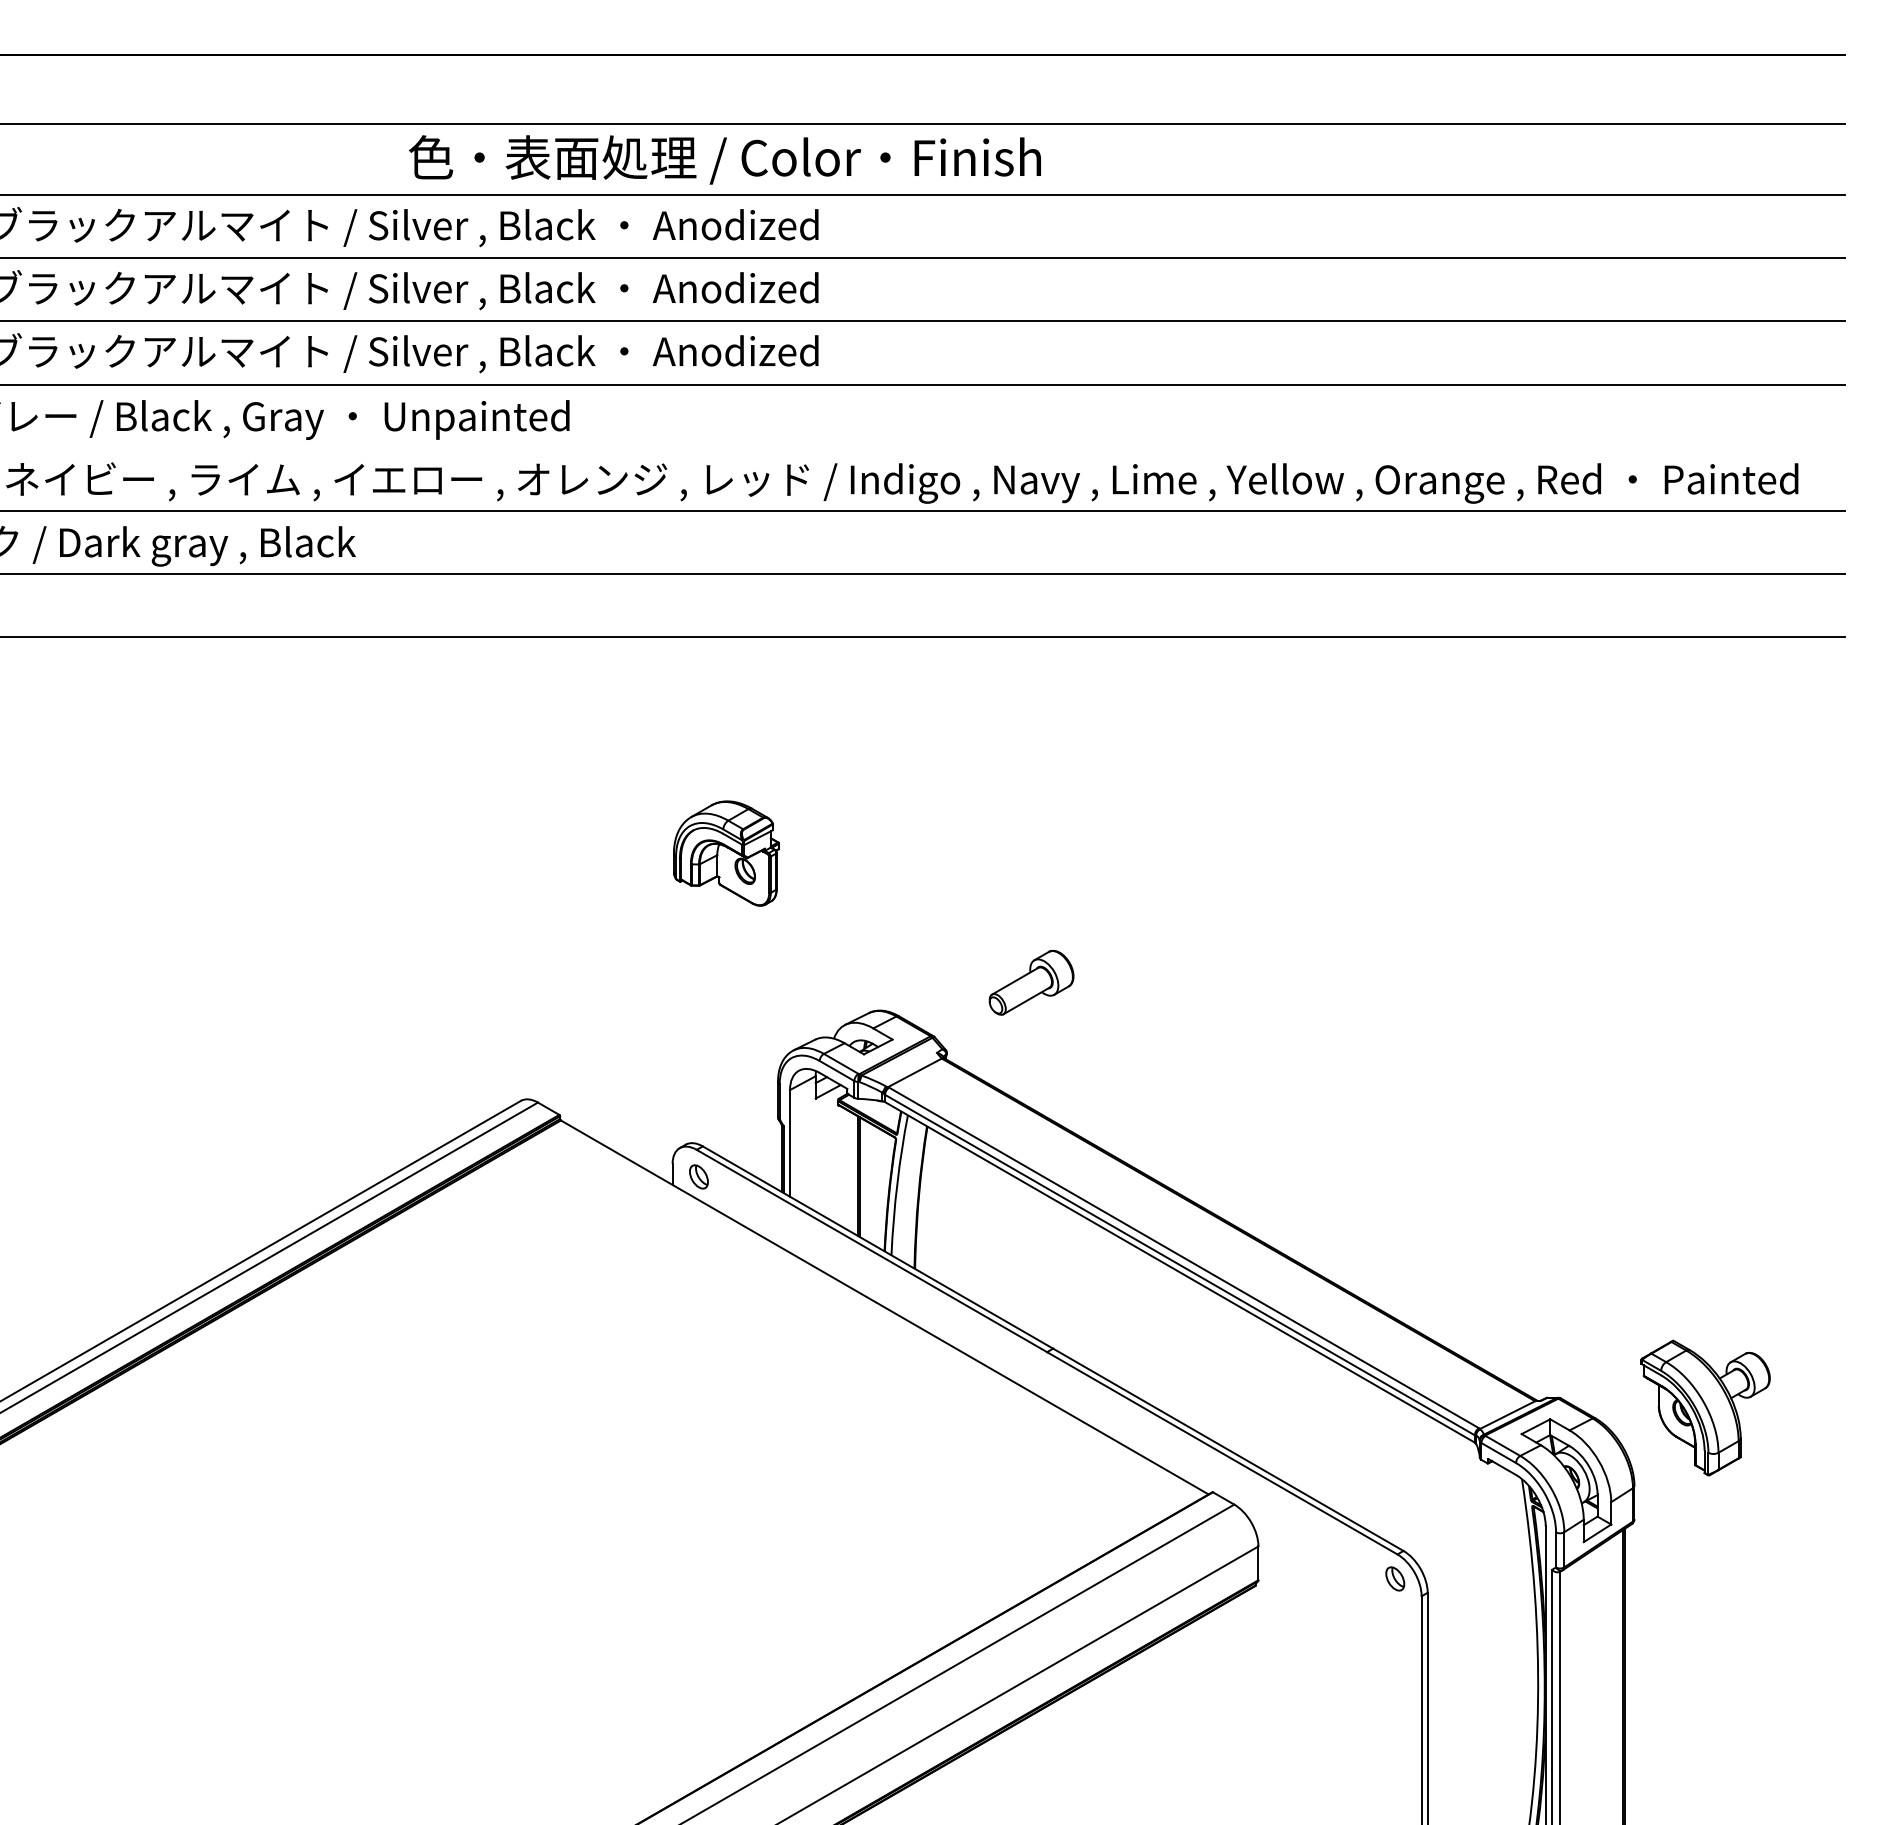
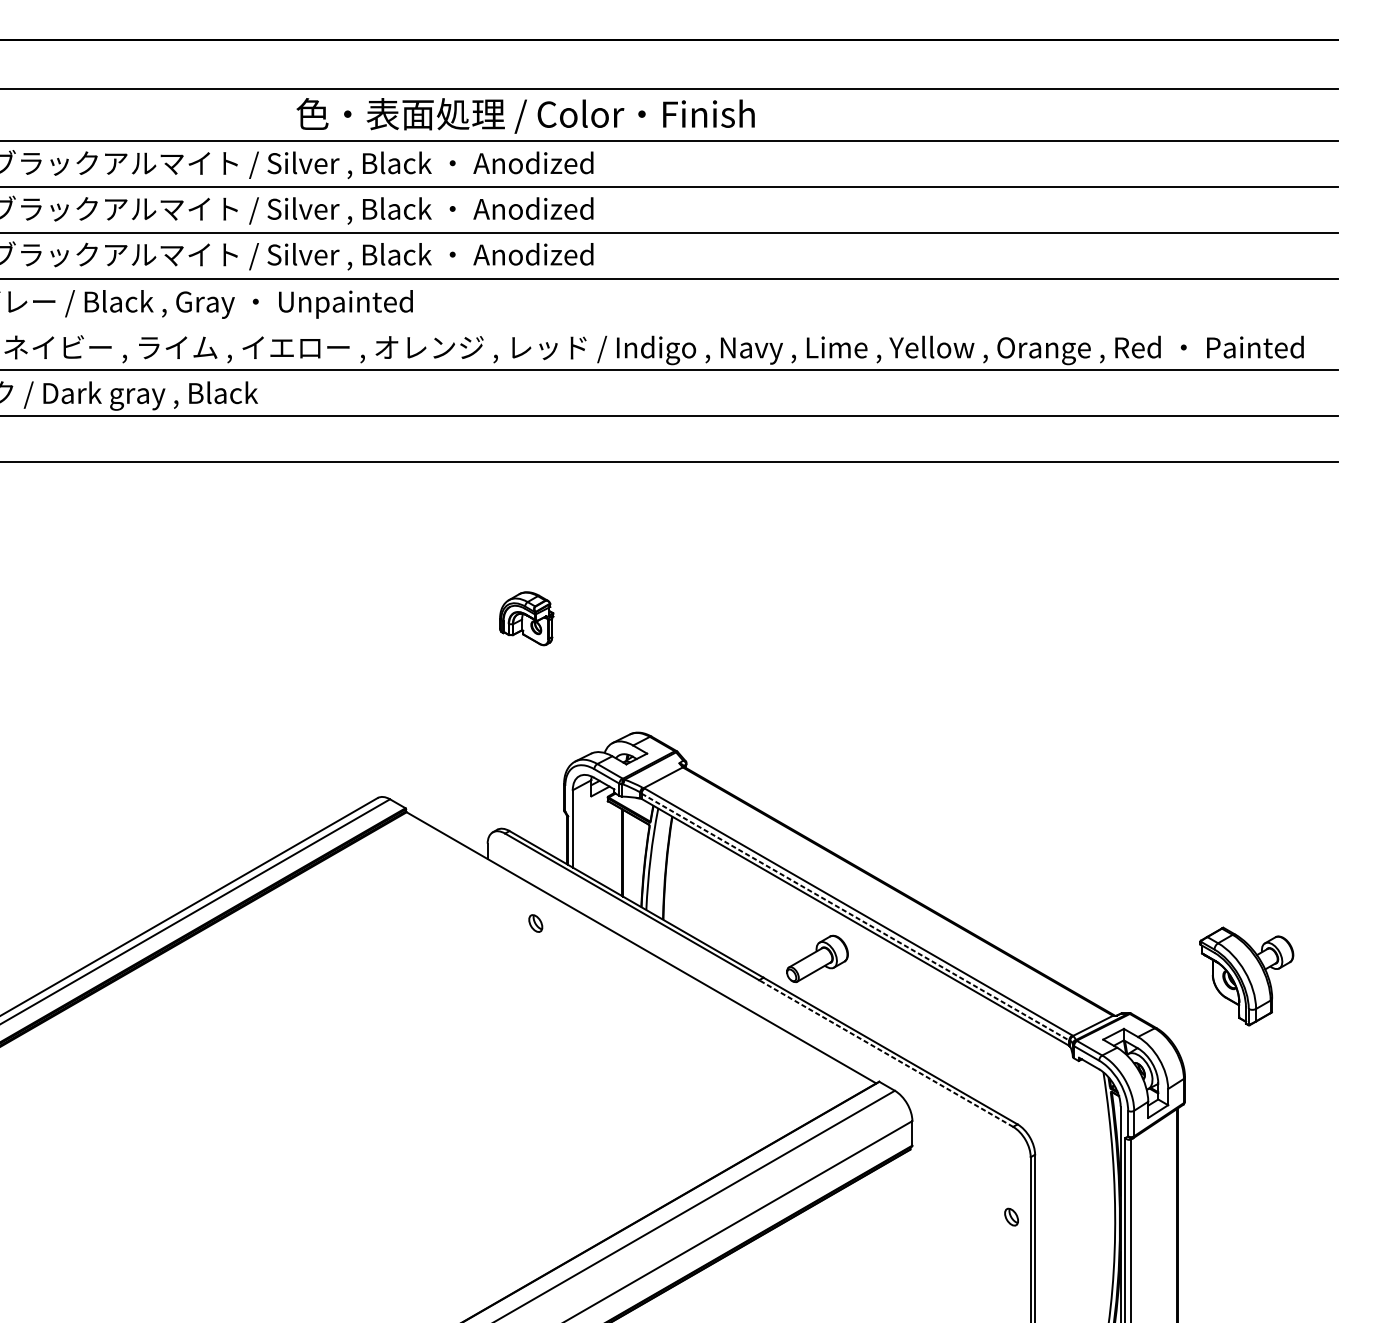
part: (726, 853) -> (526, 618), size x0.7
part: (1031, 982) -> (817, 958), moved
part: (698, 1176) -> (535, 923), moved
line: (1179, 1265) -> (855, 917), solid -> dashed
part: (1705, 1407) -> (1246, 976), moved
line: (1221, 1453) -> (885, 1053), solid -> dashed
part: (1395, 1578) -> (1011, 1216), moved

